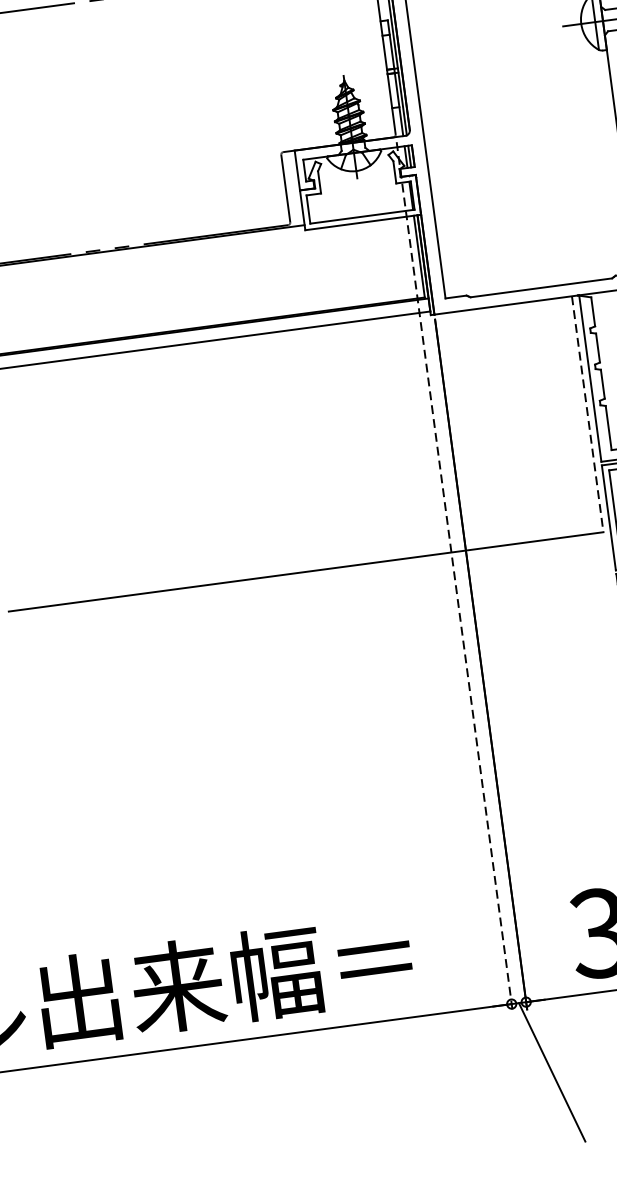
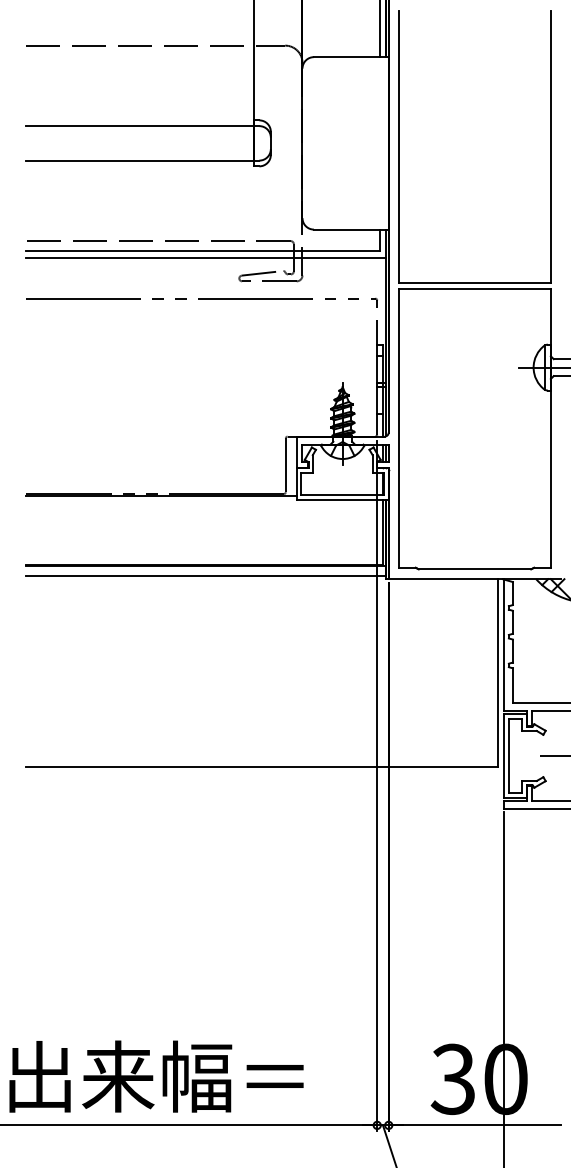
line: (587, 413) -> (497, 672), dashed -> solid
line: (455, 577) -> (377, 786), dashed -> solid

